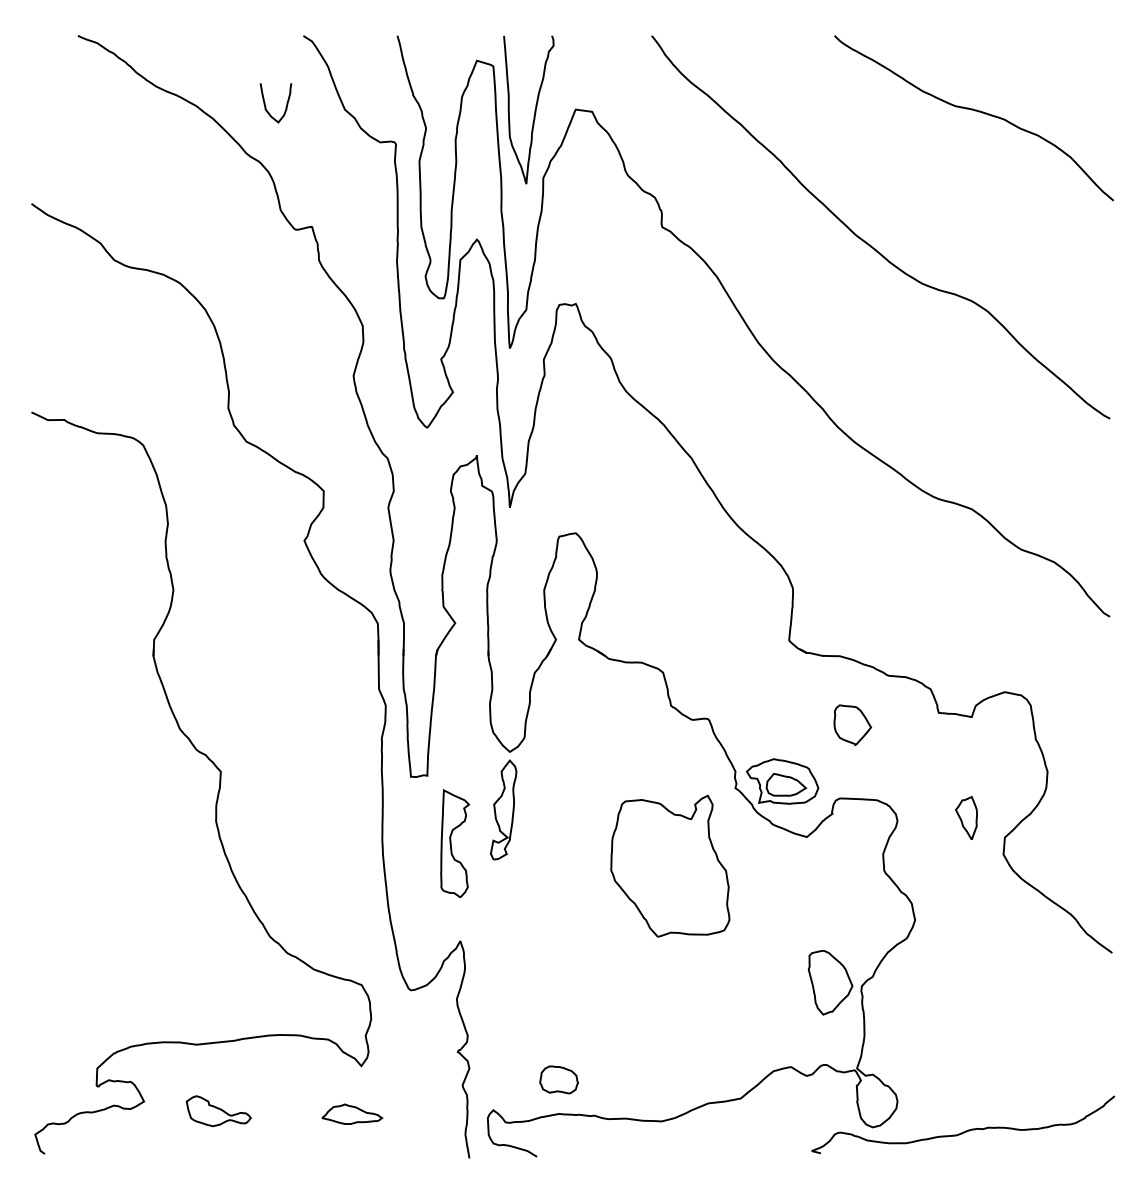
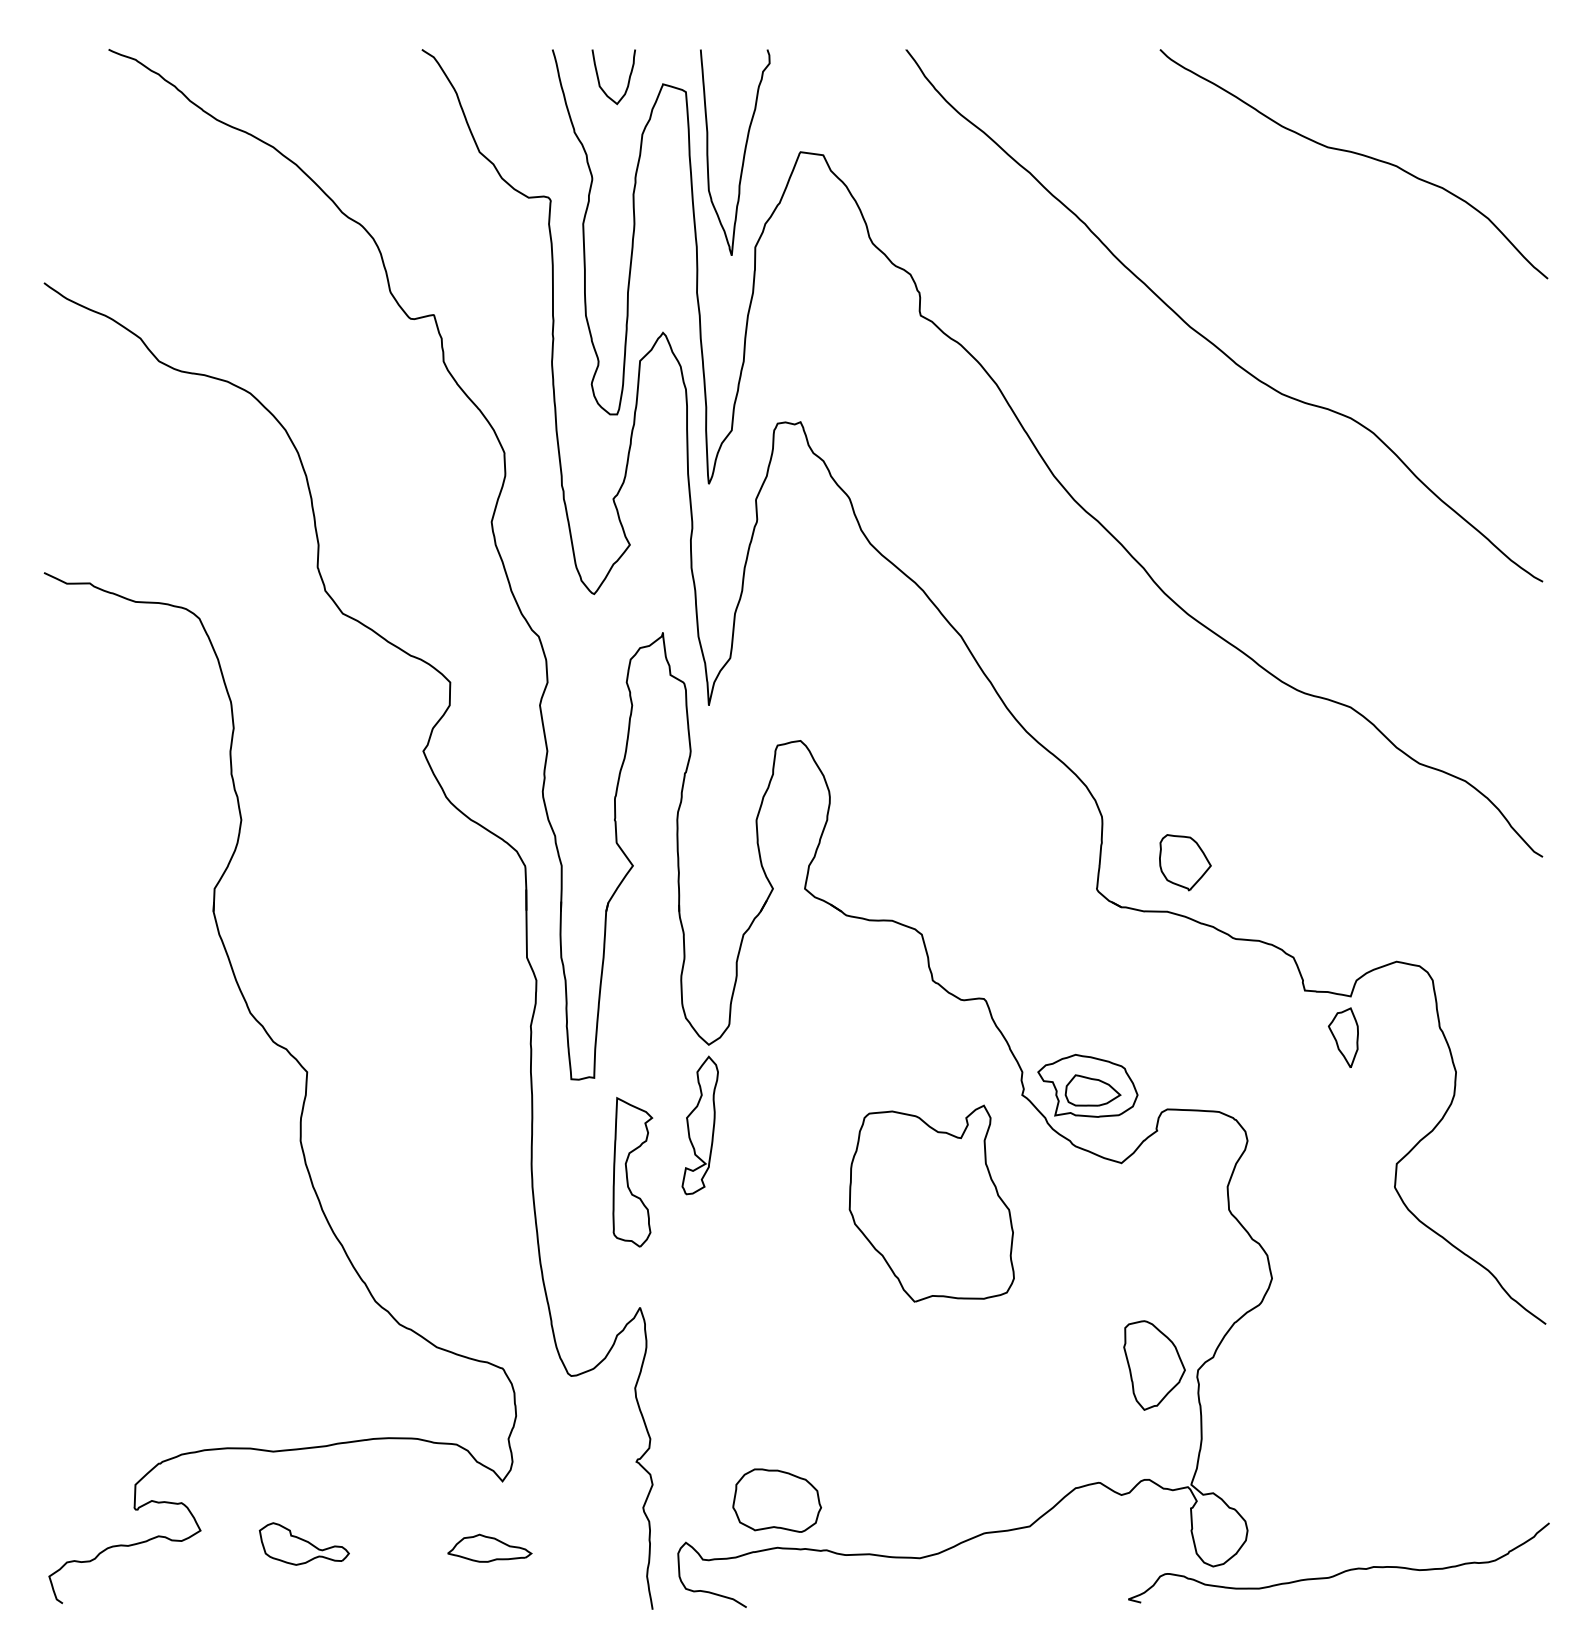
curve: (265, 104) -> (599, 79), moved
part: (852, 725) -> (1185, 862), moved
part: (966, 817) -> (1343, 1037), moved
part: (559, 1079) -> (777, 1500), size x1.67

